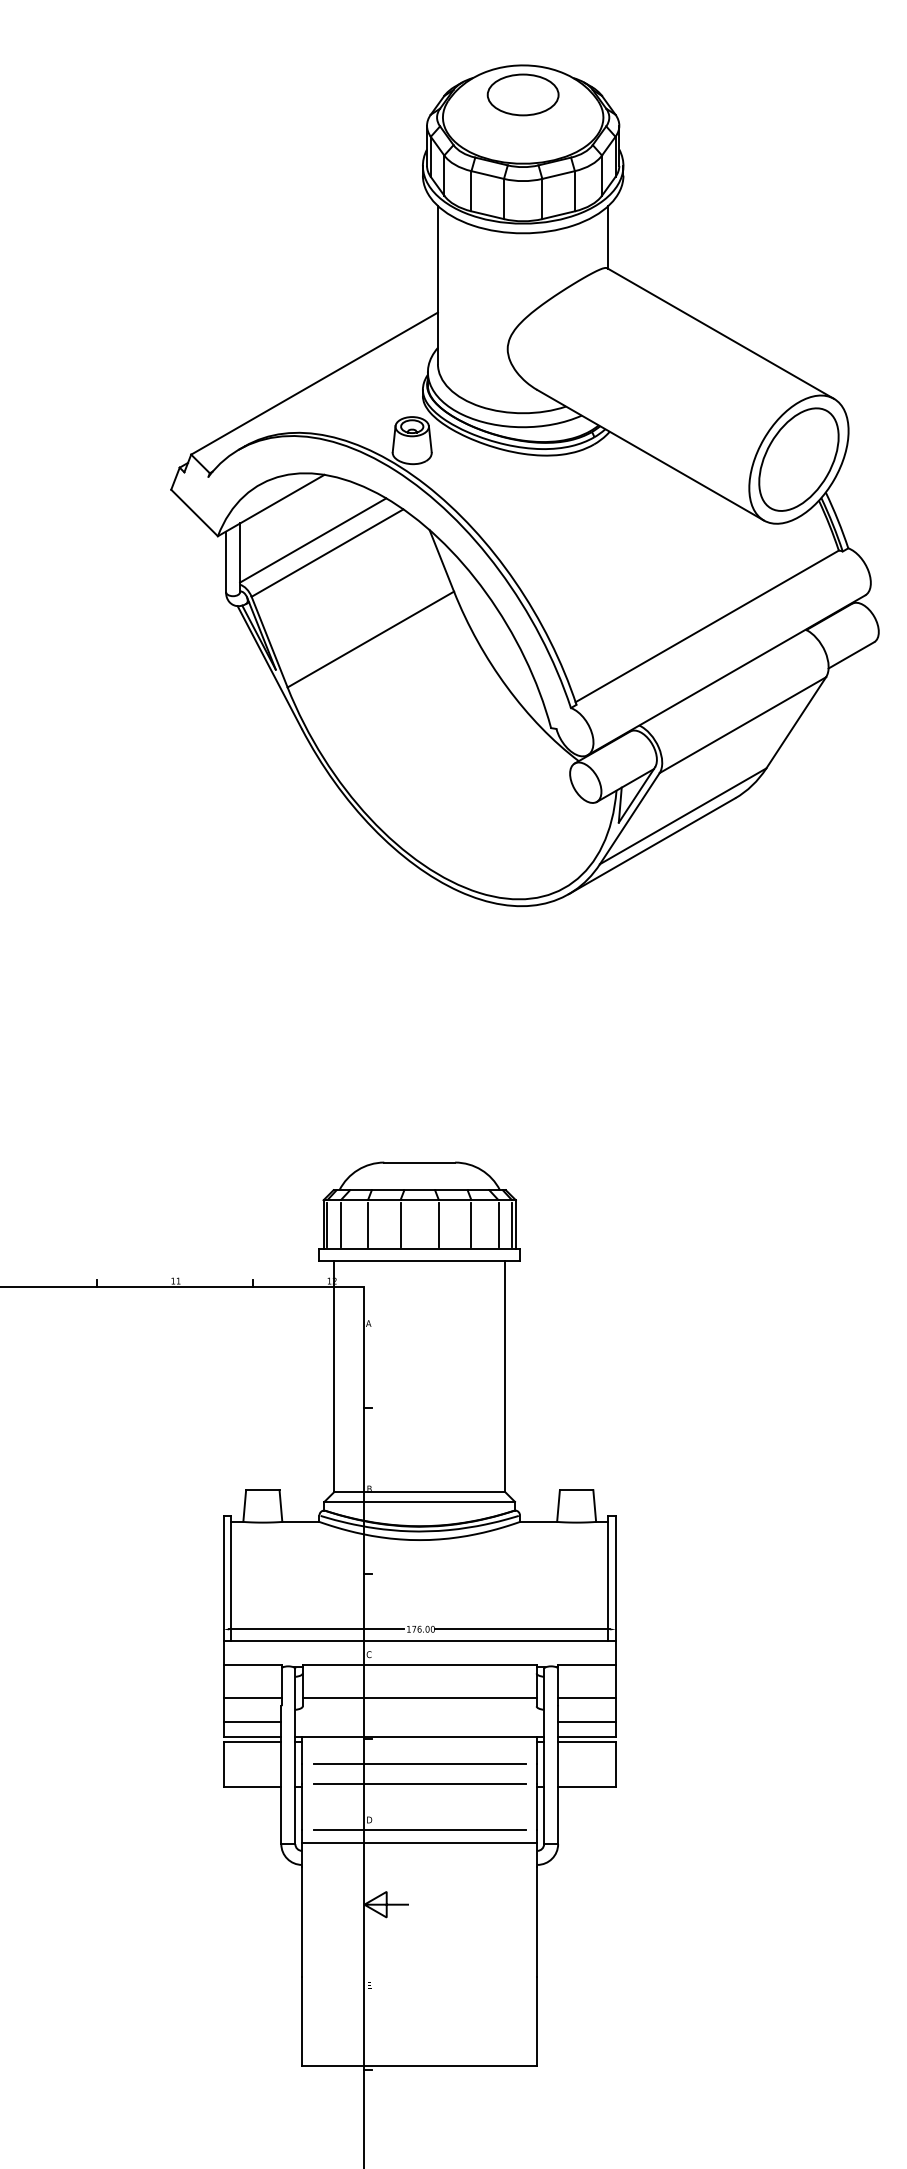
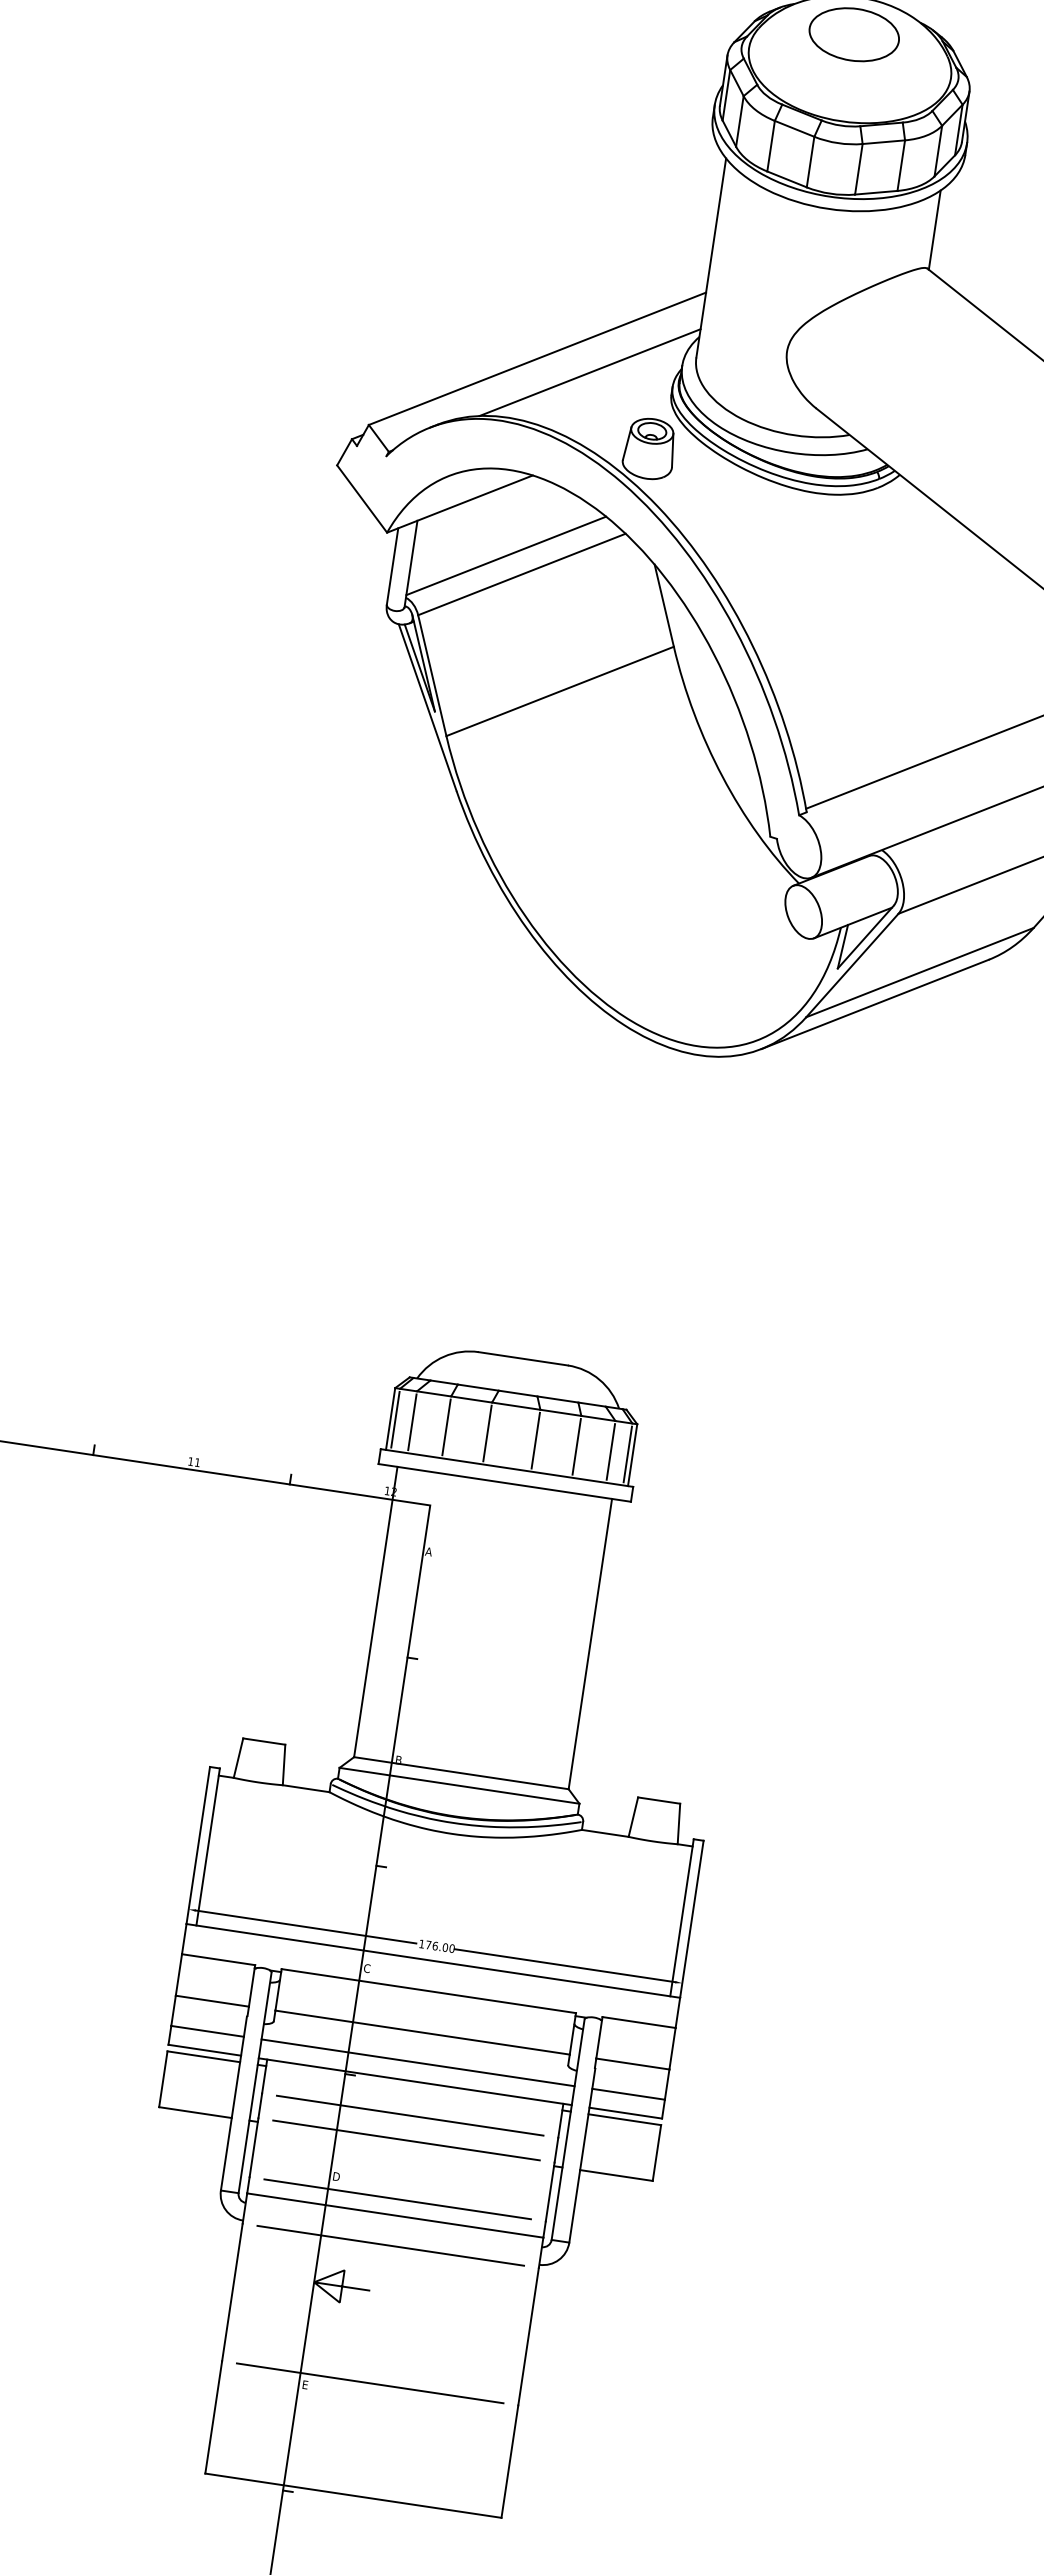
line: (356, 387) -> (589, 371), added
line: (419, 1722) -> (417, 2063), added
line: (419, 1867) -> (390, 2245), added
line: (419, 1976) -> (369, 2383), added

